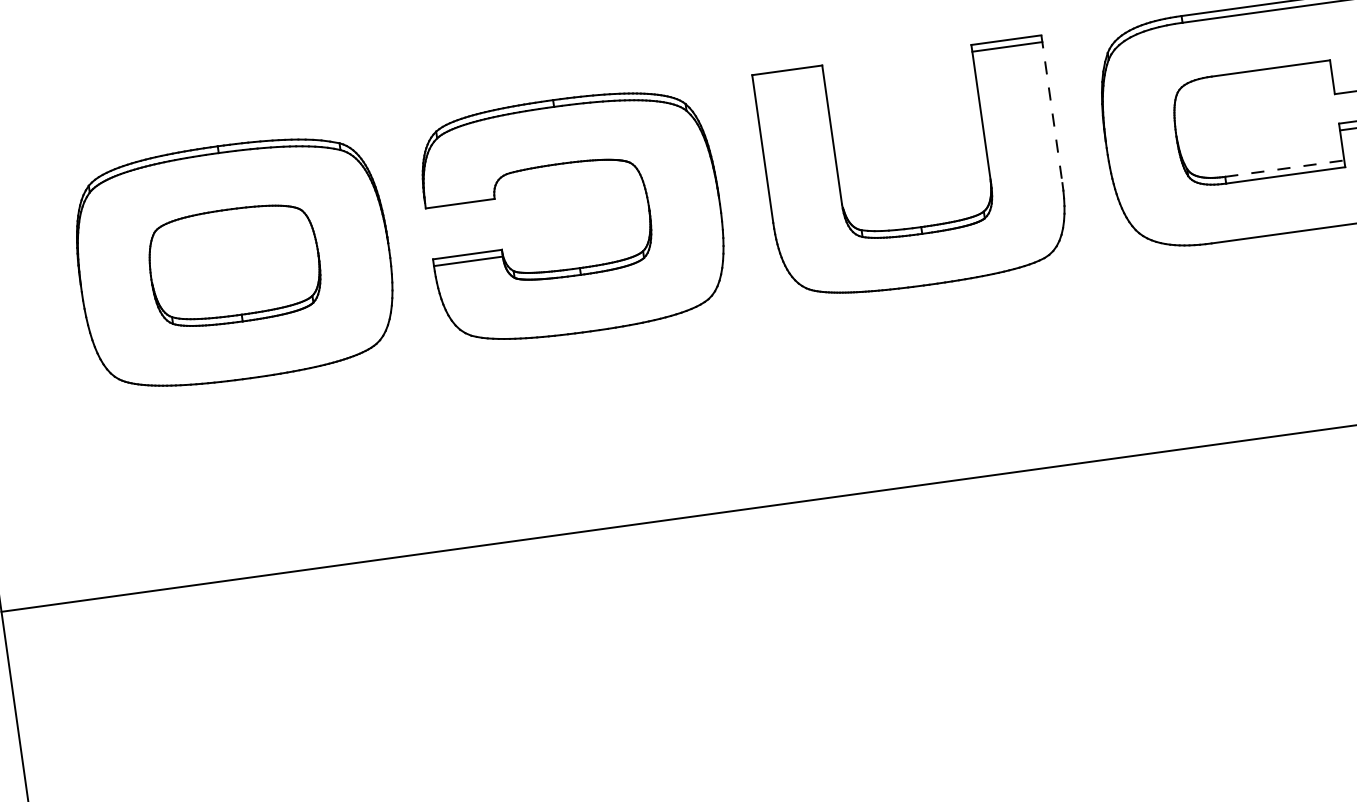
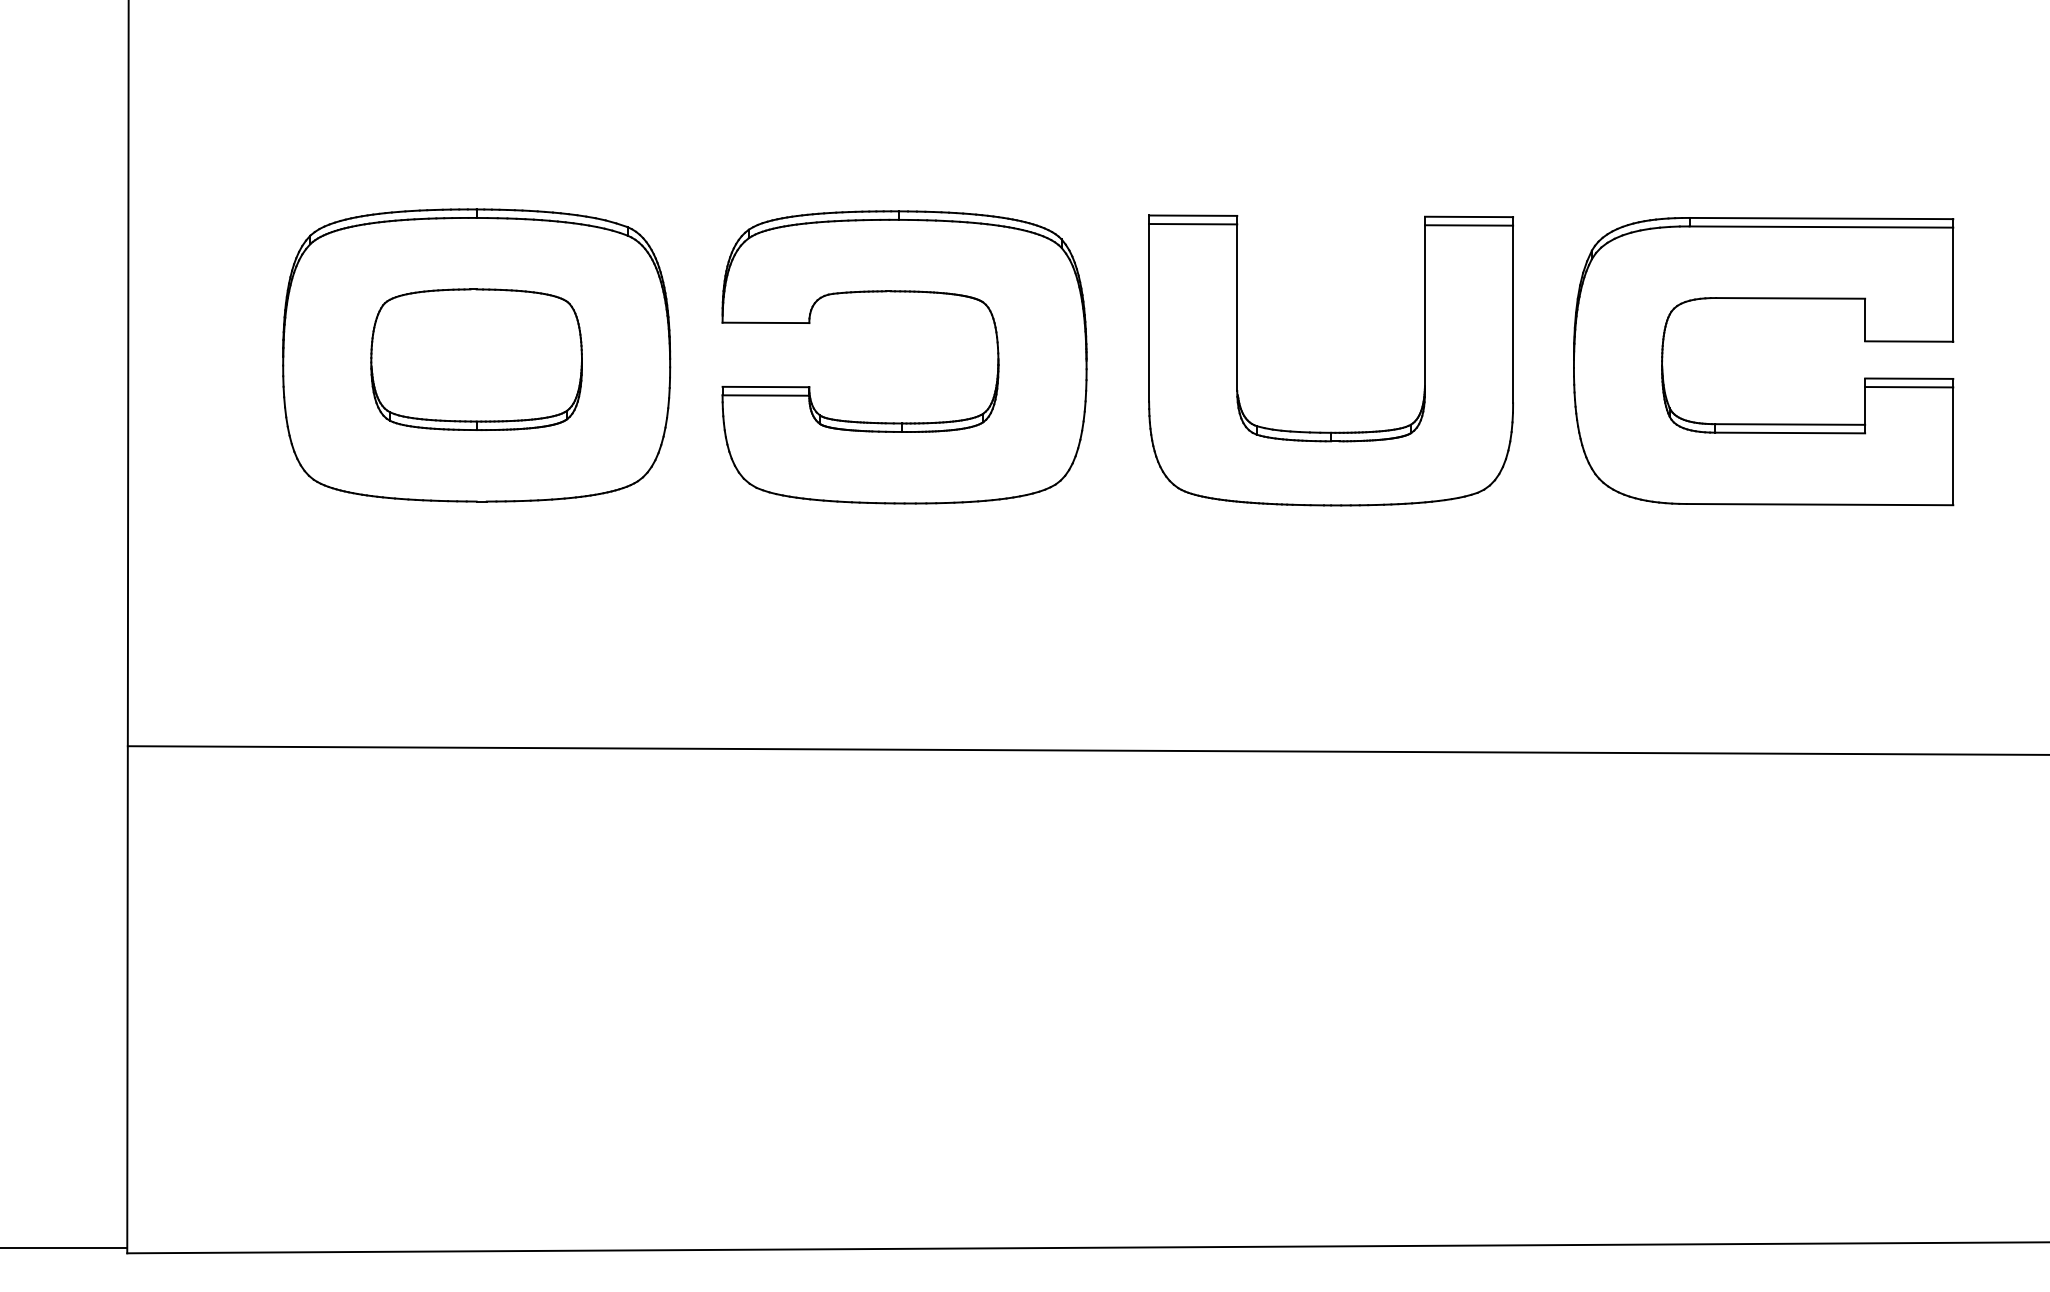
line: (788, 77) -> (1193, 224), added
line: (1052, 109) -> (1513, 310), dashed -> solid
line: (1285, 168) -> (1790, 424), dashed -> solid

